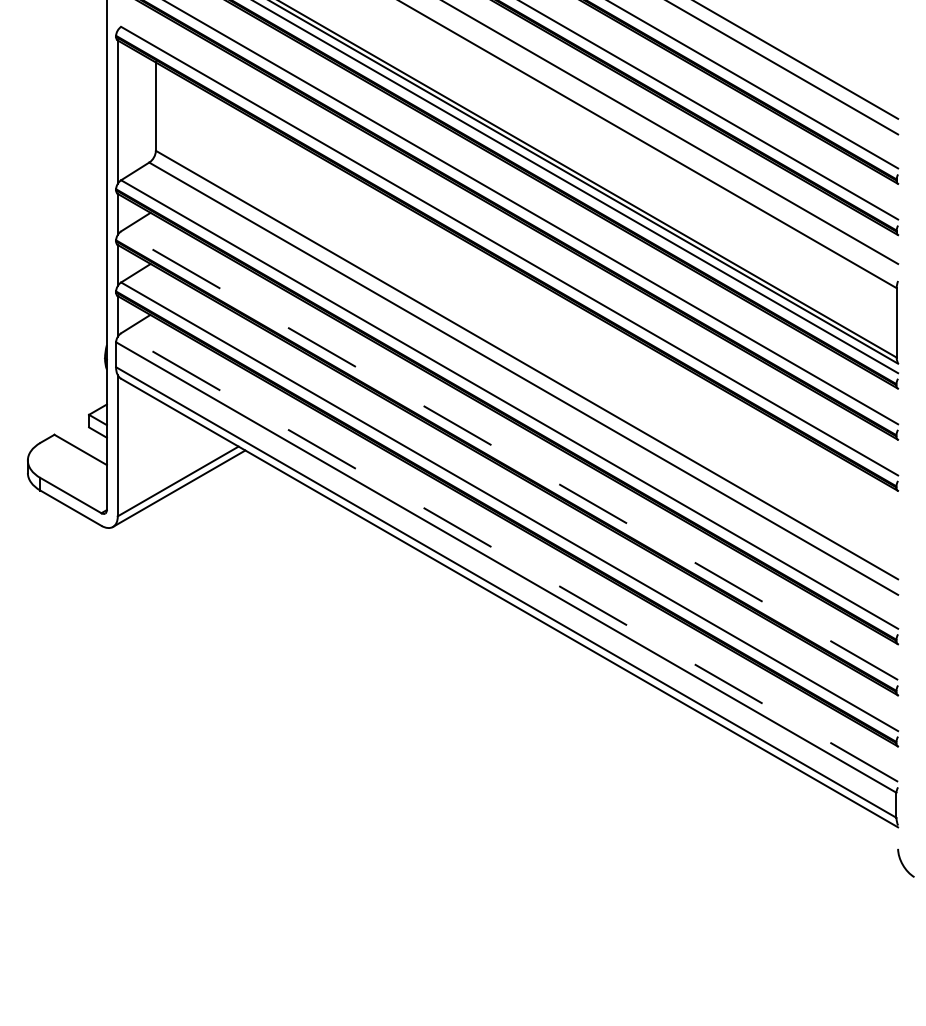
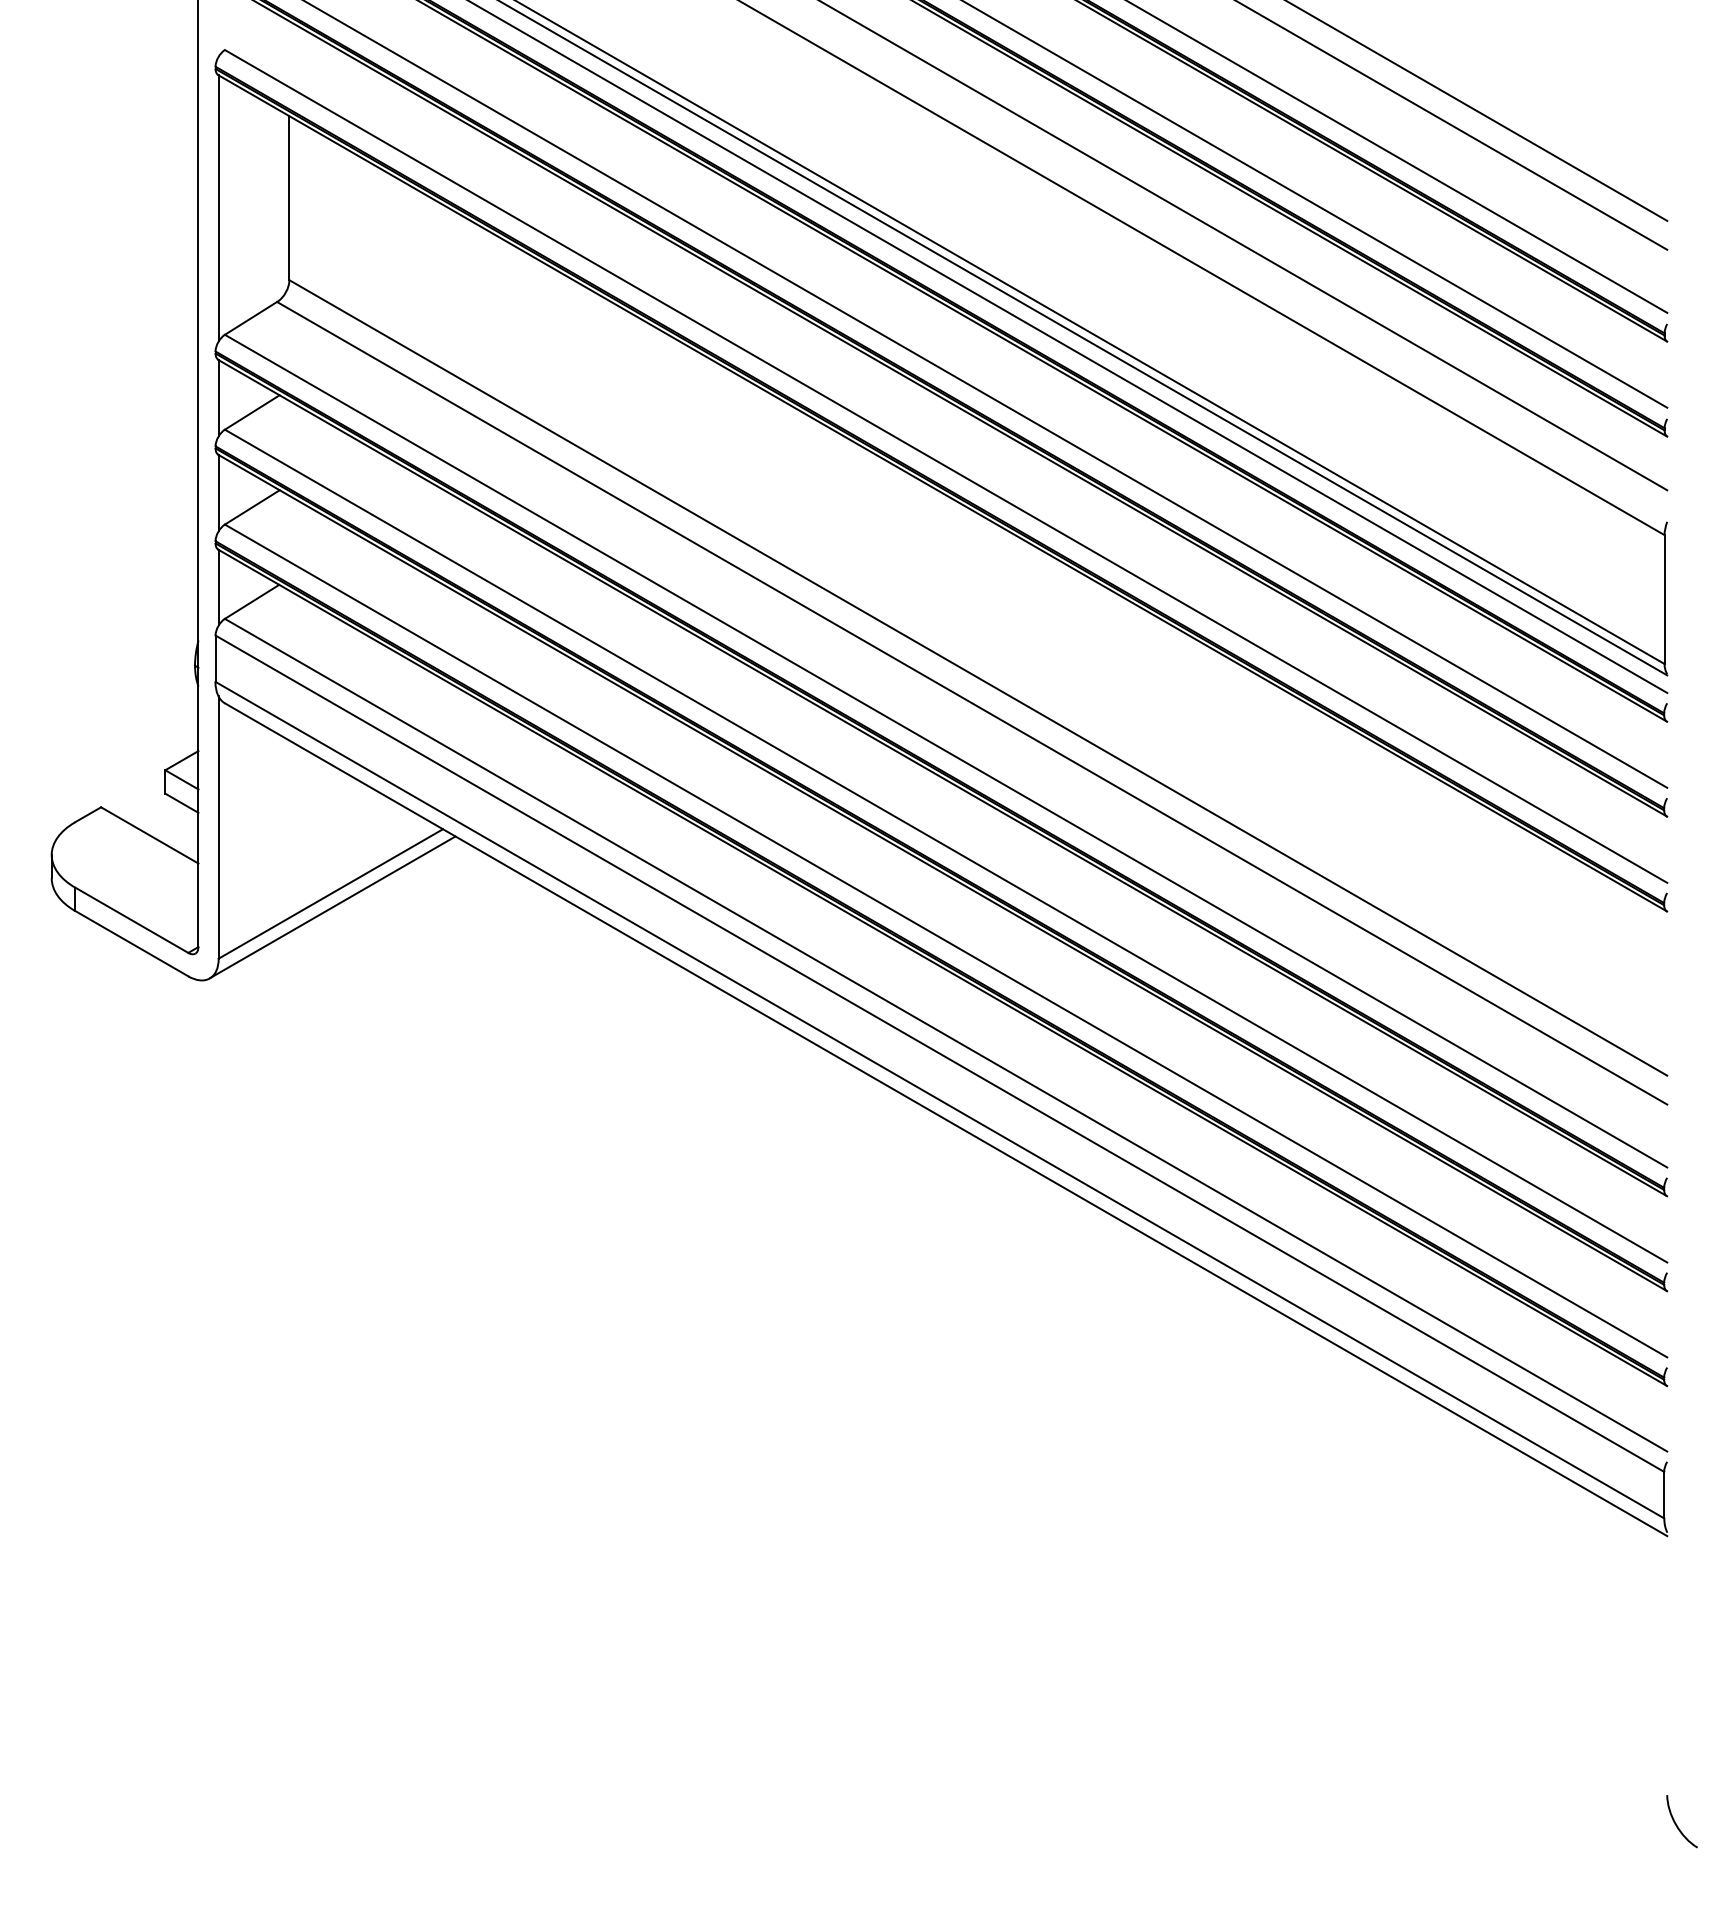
line: (509, 455) -> (945, 845), dashed -> solid
line: (509, 557) -> (945, 1035), dashed -> solid
curve: (903, 863) -> (1677, 1822), moved

